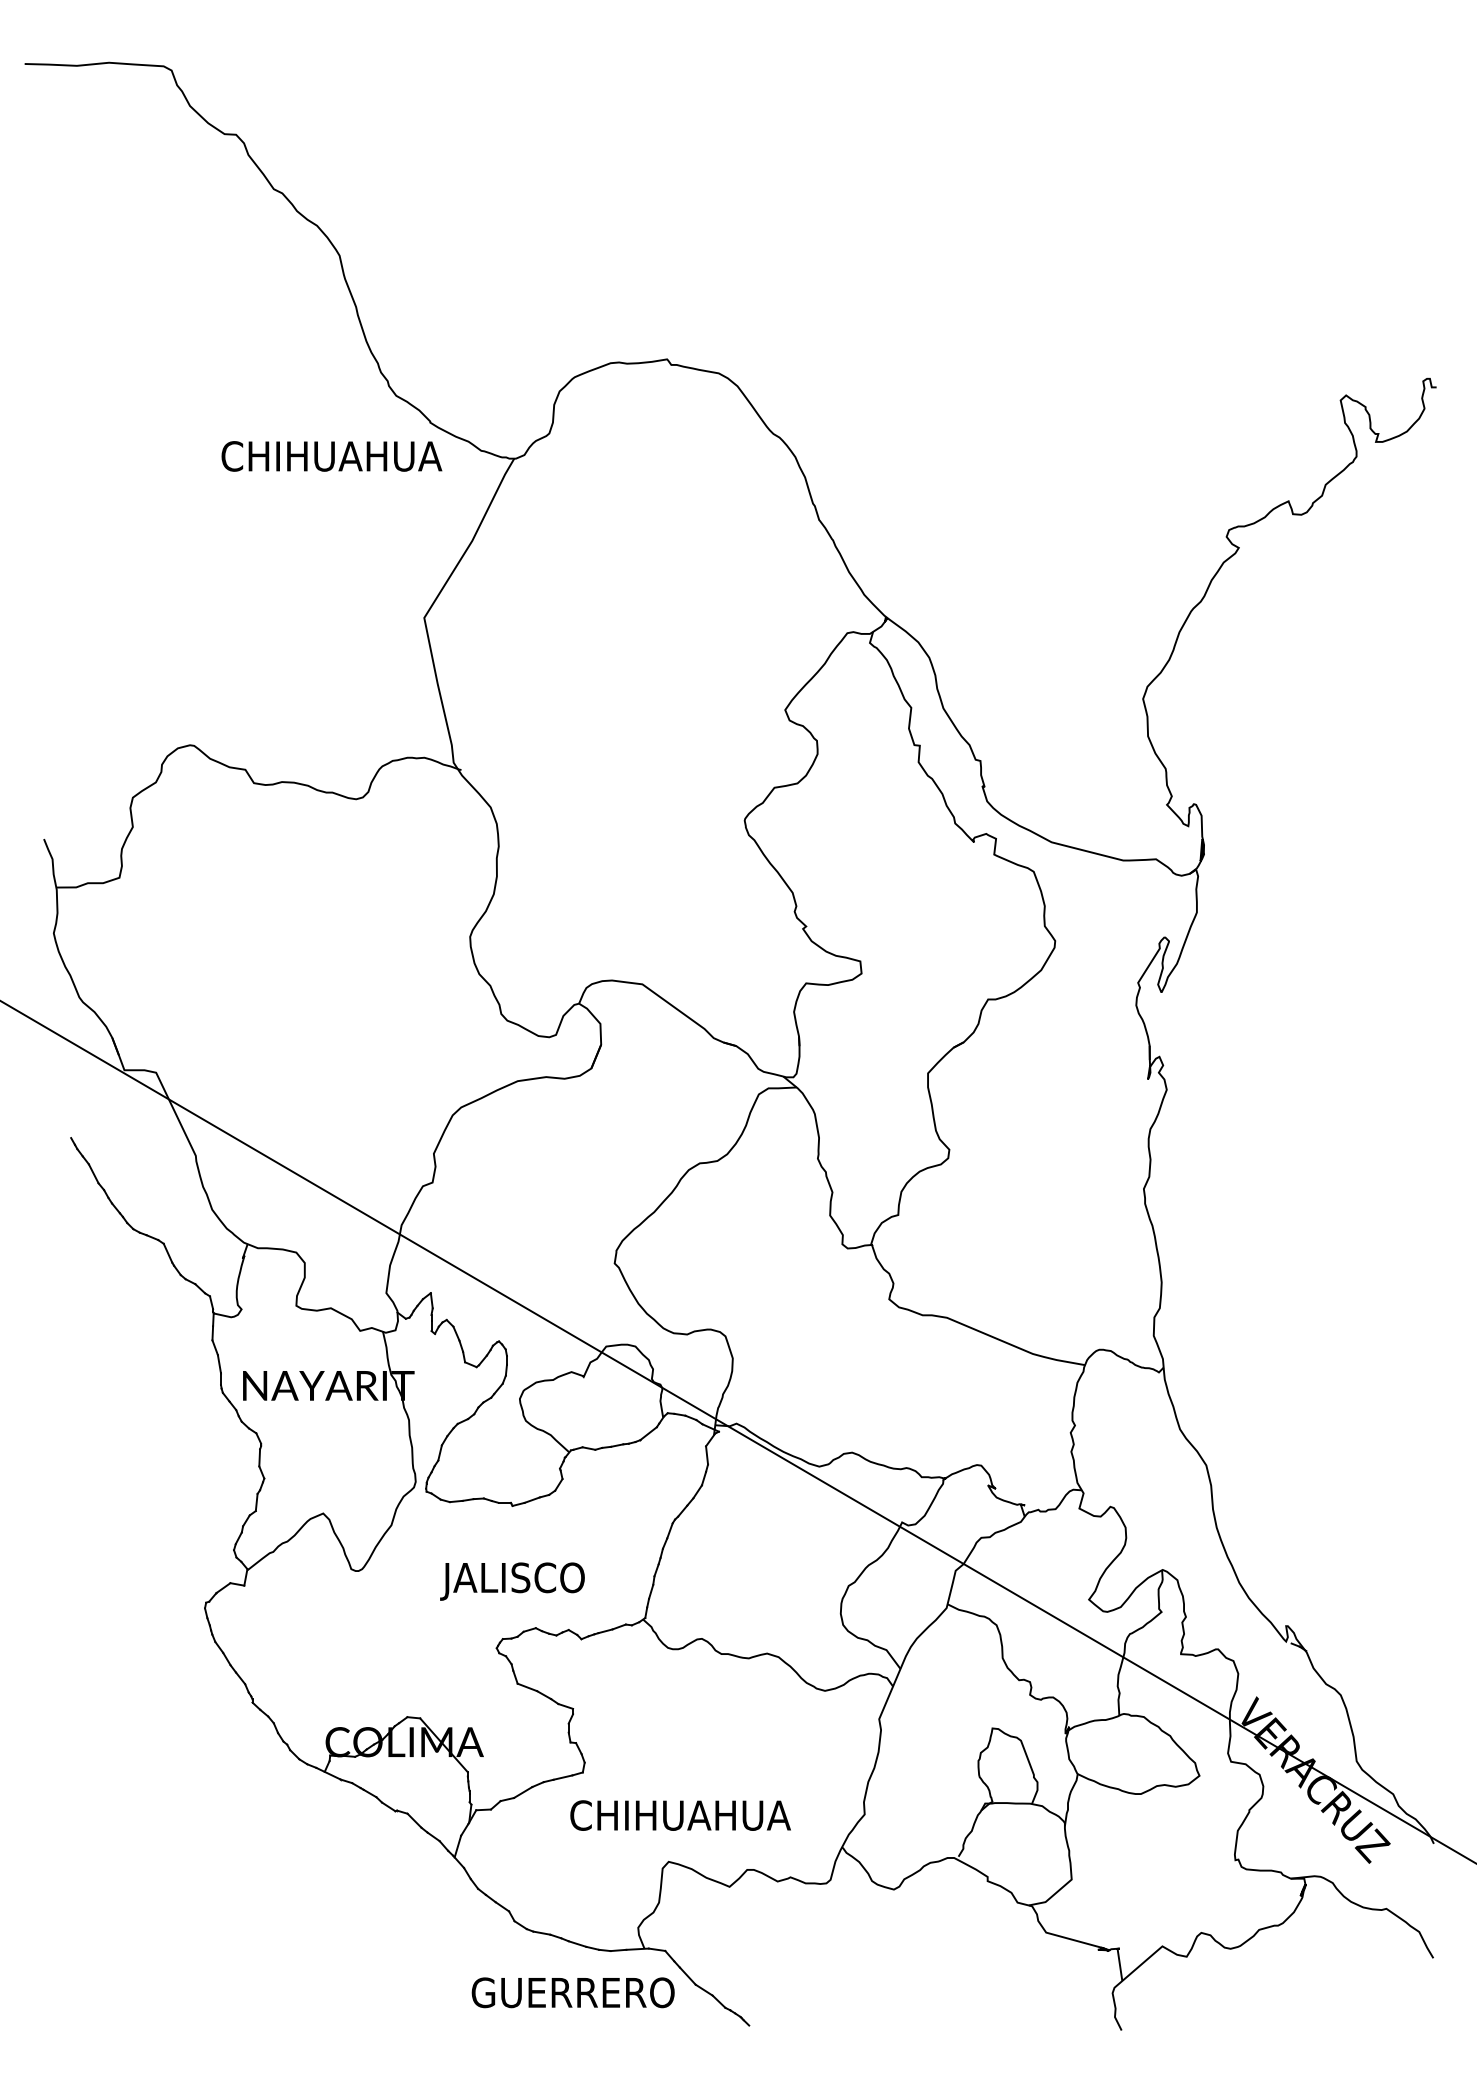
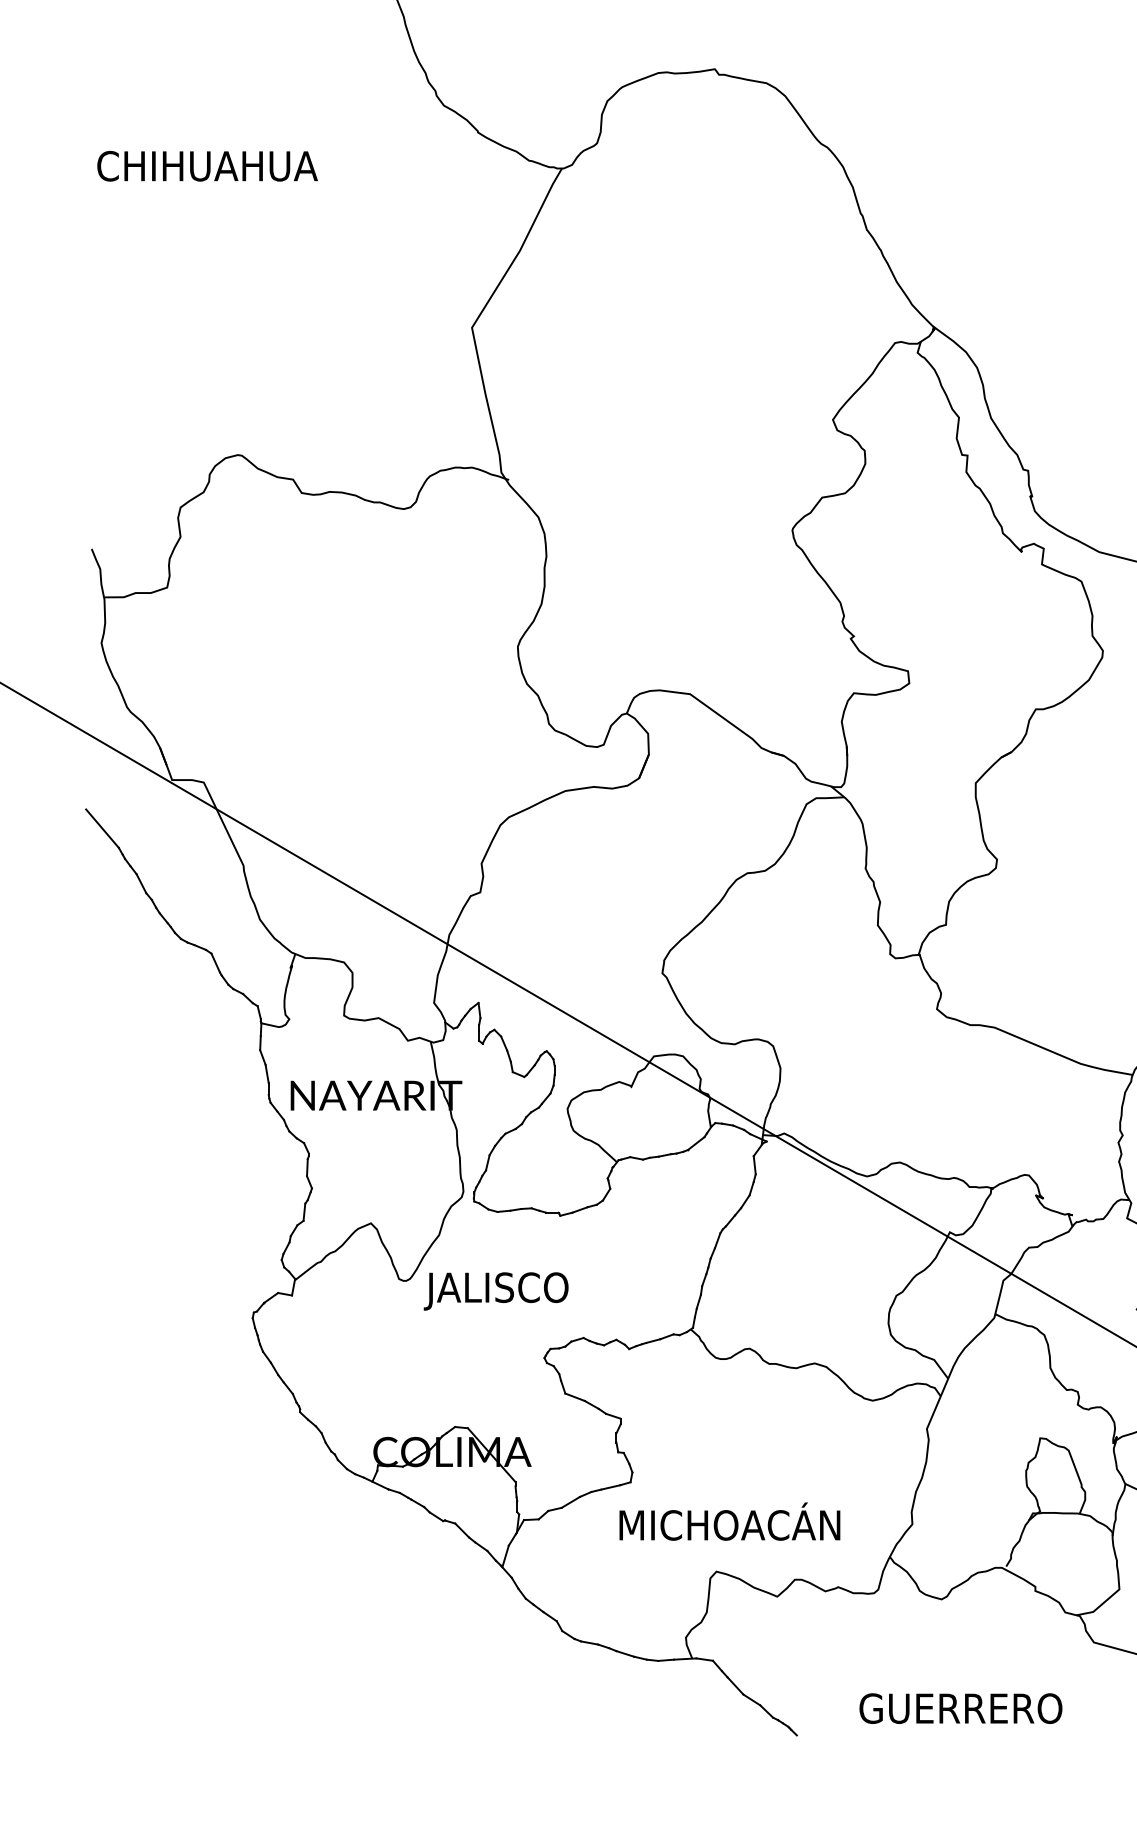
text: (331, 456) -> (207, 166), moved
line: (54, 1118) -> (102, 828), added
text: (512, 1581) -> (496, 1291), moved
text: (681, 1811) -> (729, 1521), CHIHUAHUA -> MICHOACÁN
text: (572, 1992) -> (960, 1708), moved

